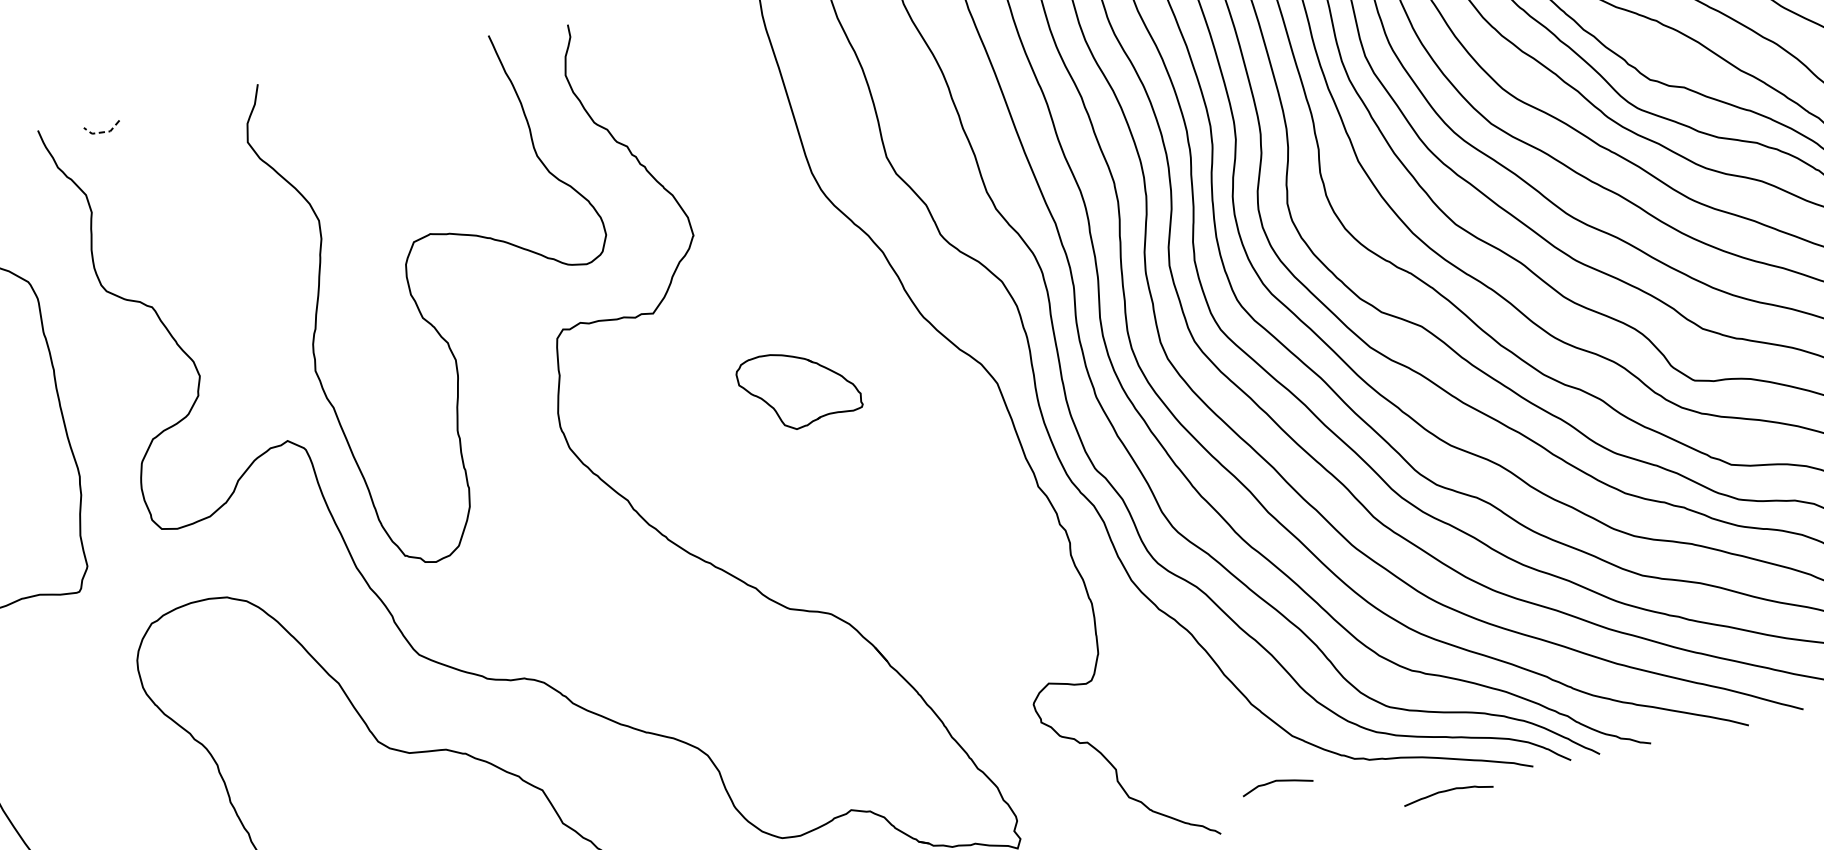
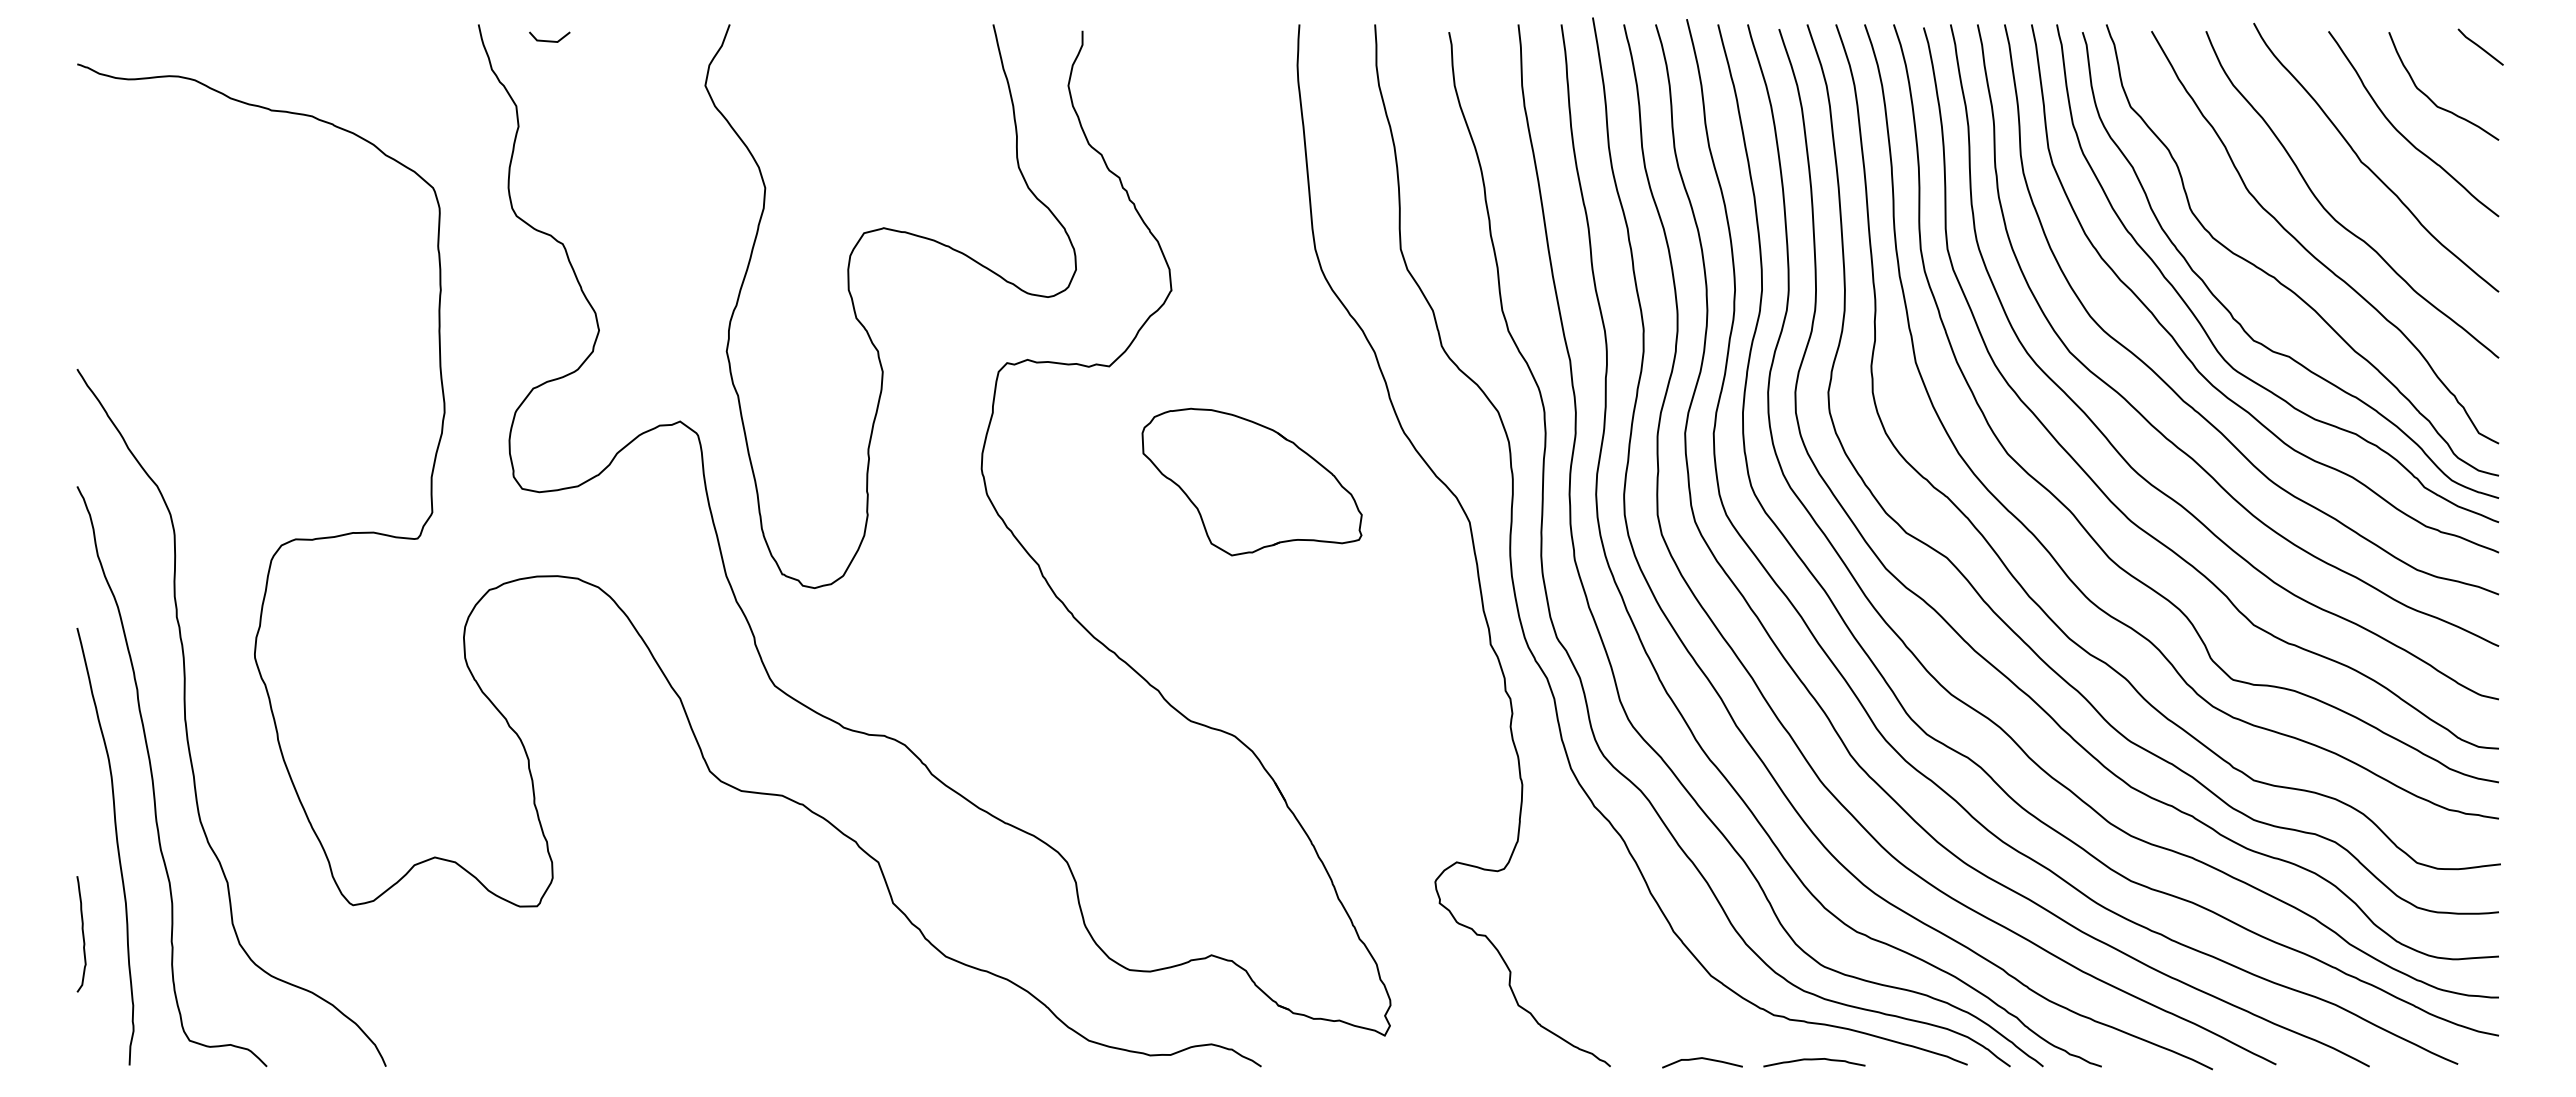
line: (103, 132) -> (549, 41), dashed -> solid
part: (798, 388) -> (1251, 481), size x1.67
curve: (1277, 781) -> (1703, 1059), moved
curve: (1447, 791) -> (1814, 1060), moved

